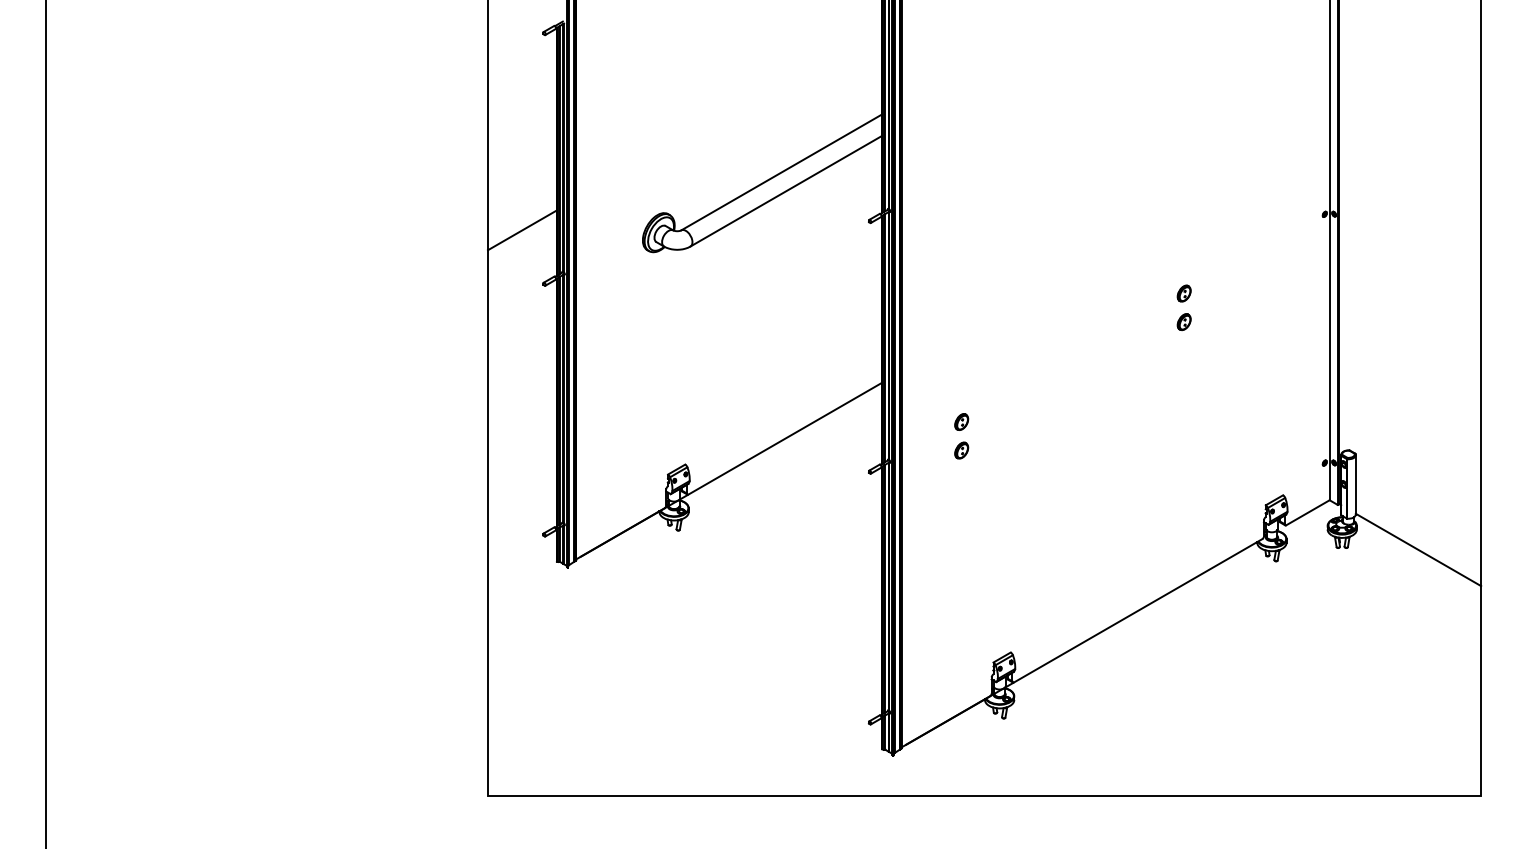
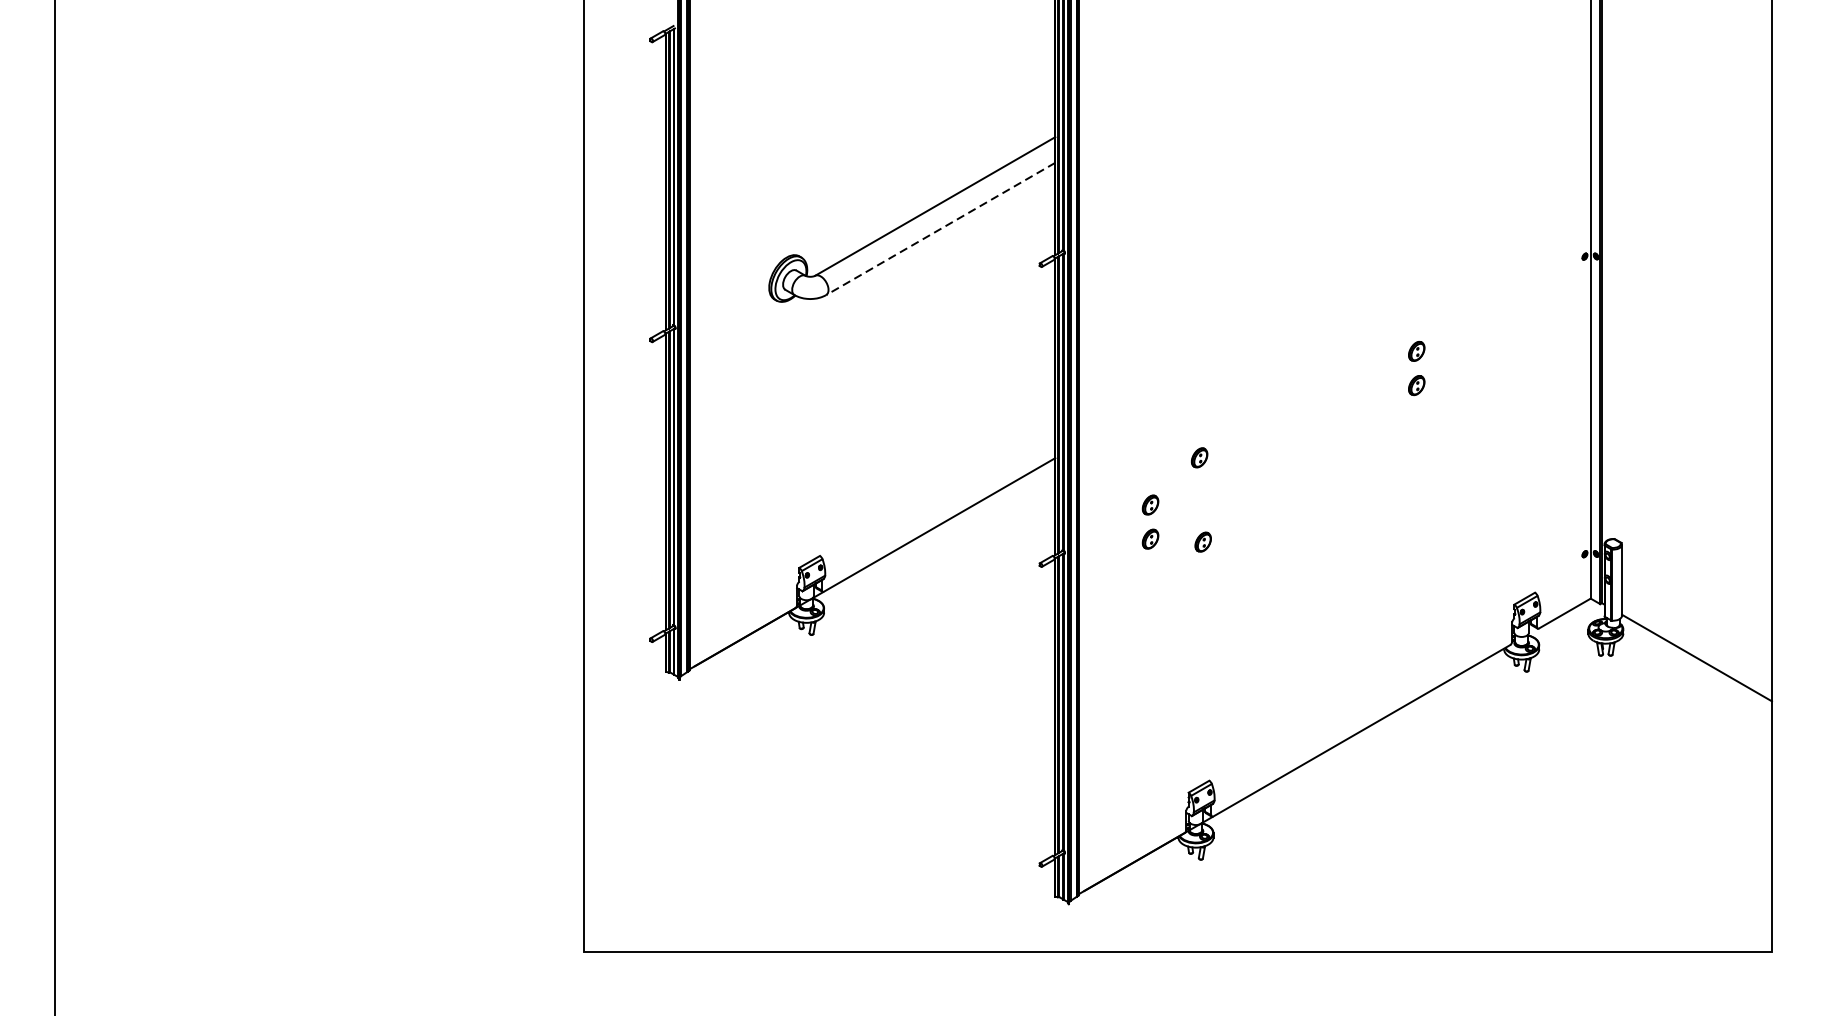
line: (786, 191) -> (941, 229), solid -> dashed
line: (521, 230) -> (624, 275), removed
part: (1002, 382) -> (1199, 457), added
part: (1005, 452) -> (1202, 541), added

